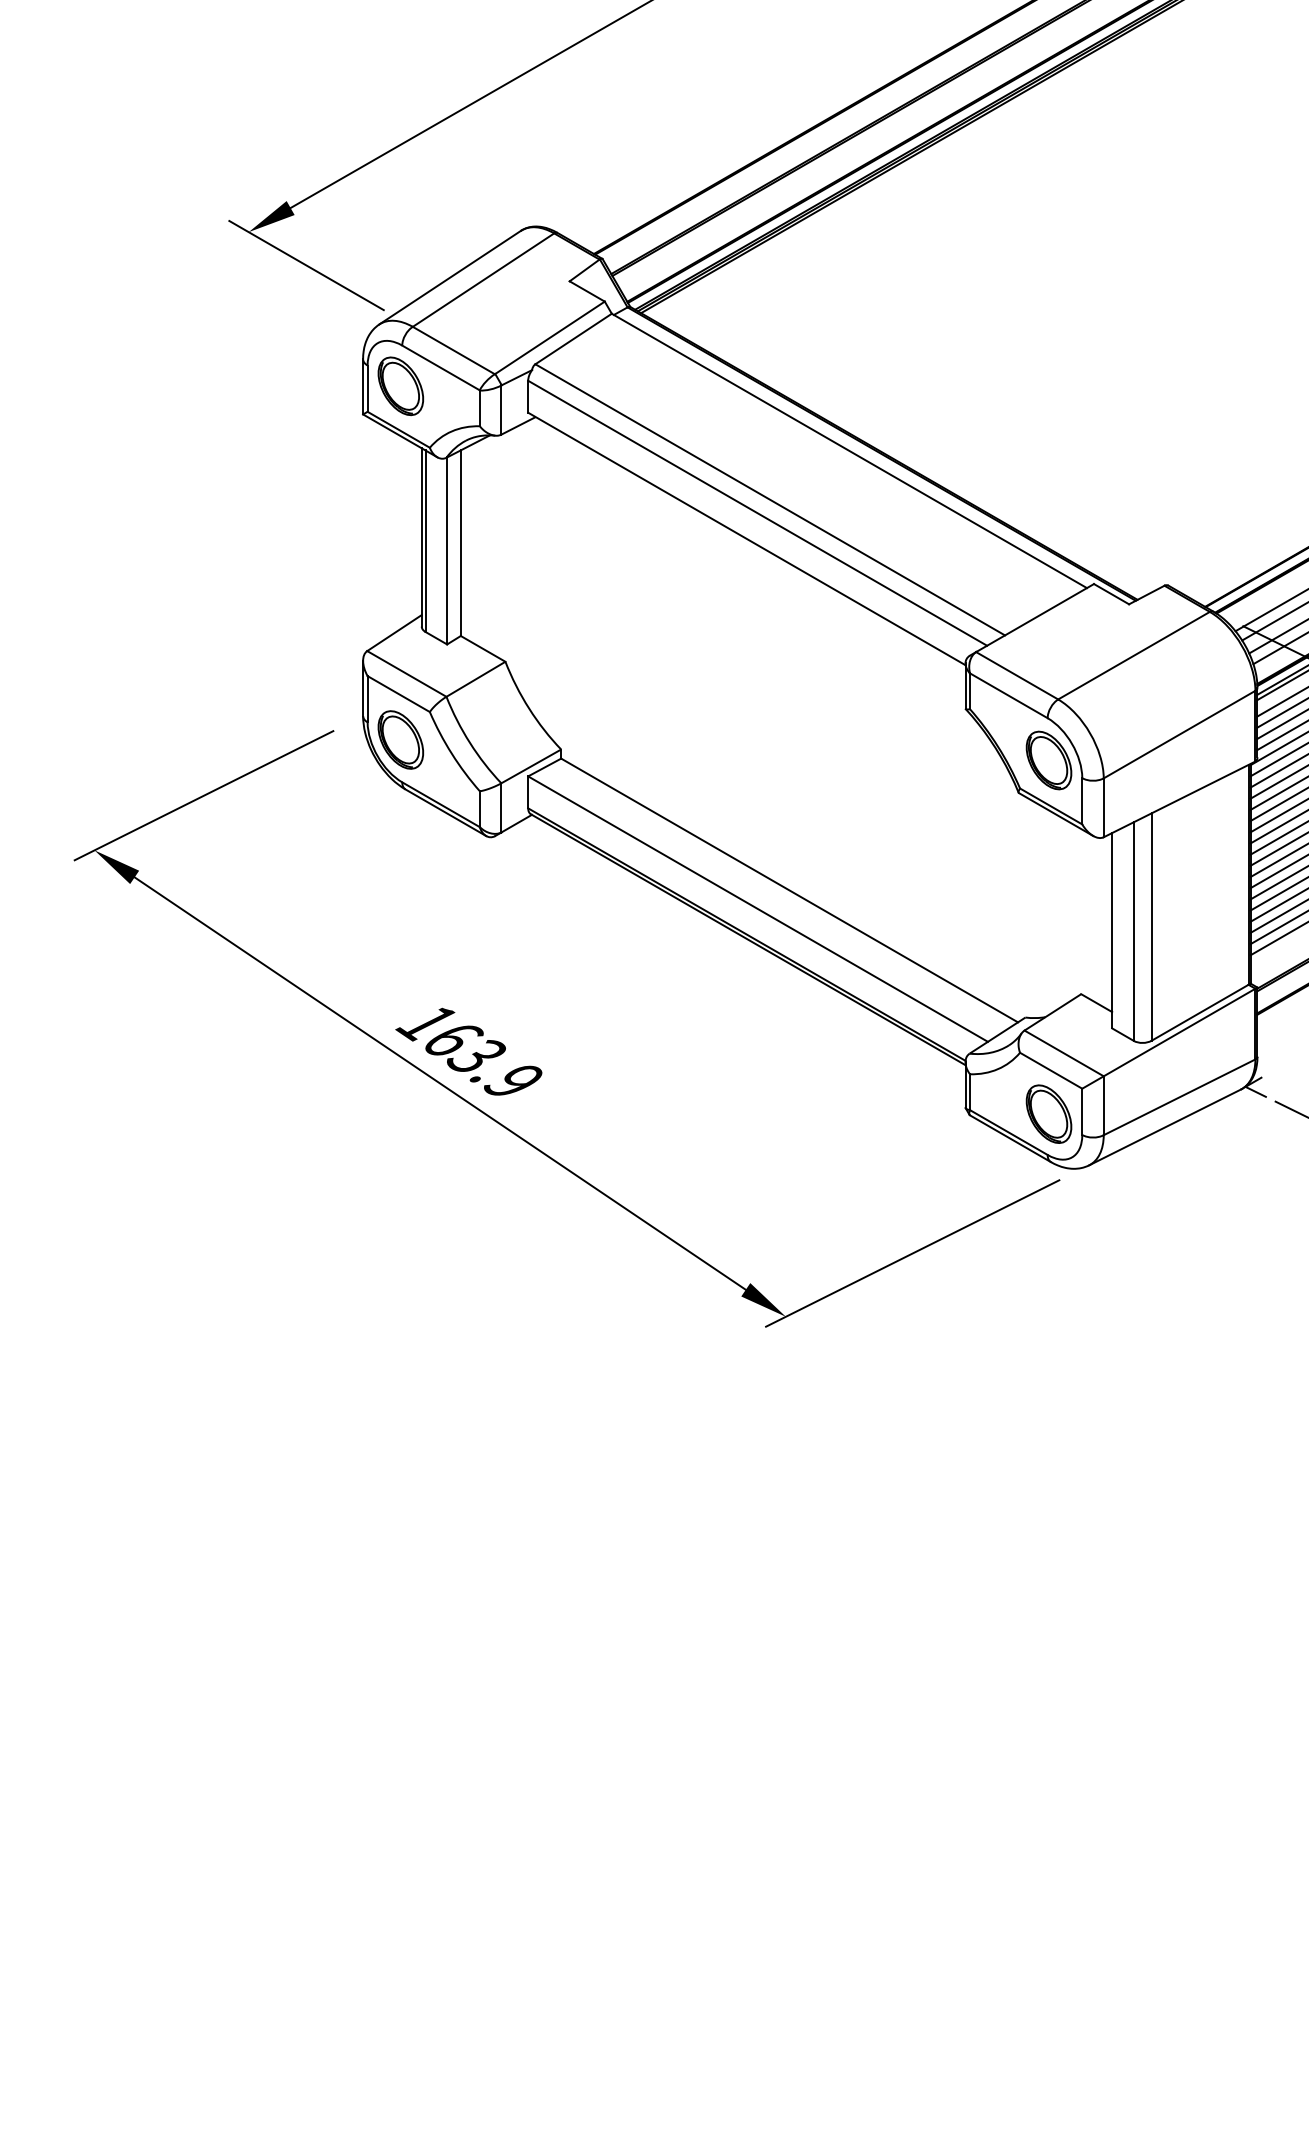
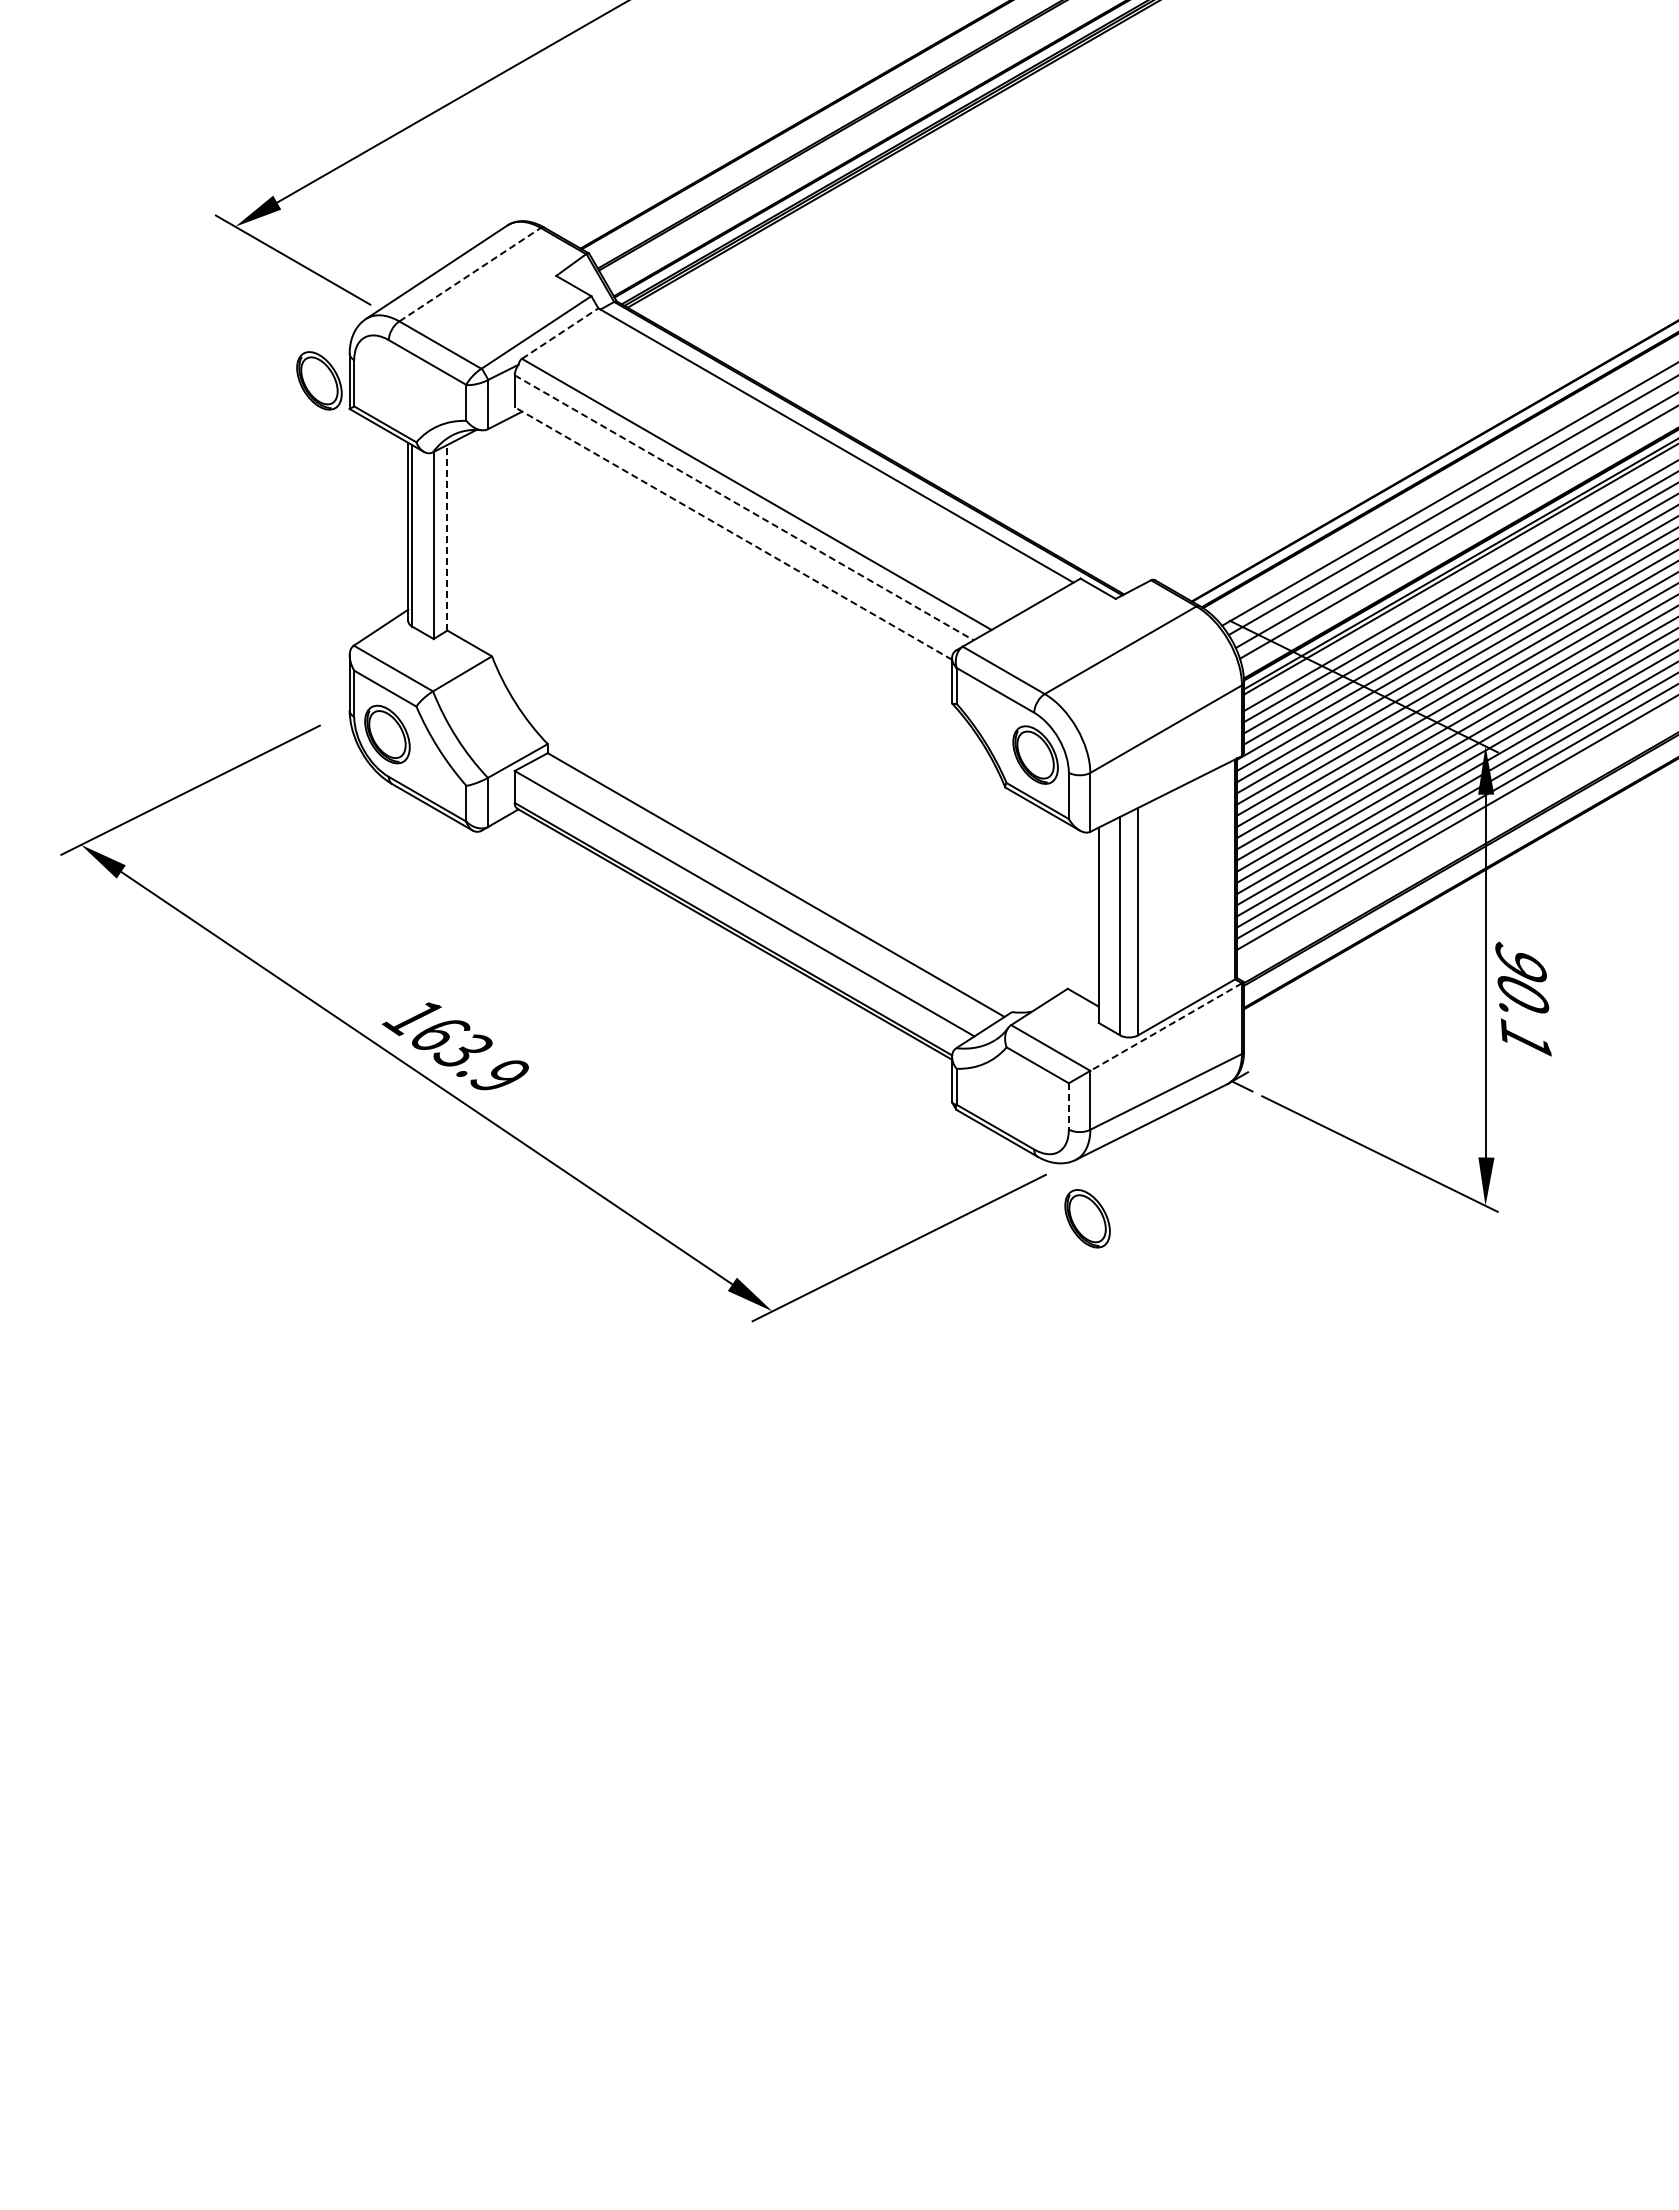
line: (483, 279) -> (470, 274), solid -> dashed
line: (573, 338) -> (560, 333), solid -> dashed
part: (400, 385) -> (319, 380), moved
line: (757, 512) -> (744, 507), solid -> dashed
line: (745, 538) -> (732, 533), solid -> dashed
line: (460, 542) -> (447, 537), solid -> dashed
line: (1179, 1032) -> (1166, 1027), solid -> dashed
line: (1081, 1111) -> (1068, 1106), solid -> dashed
part: (1048, 1113) -> (1087, 1218), moved

